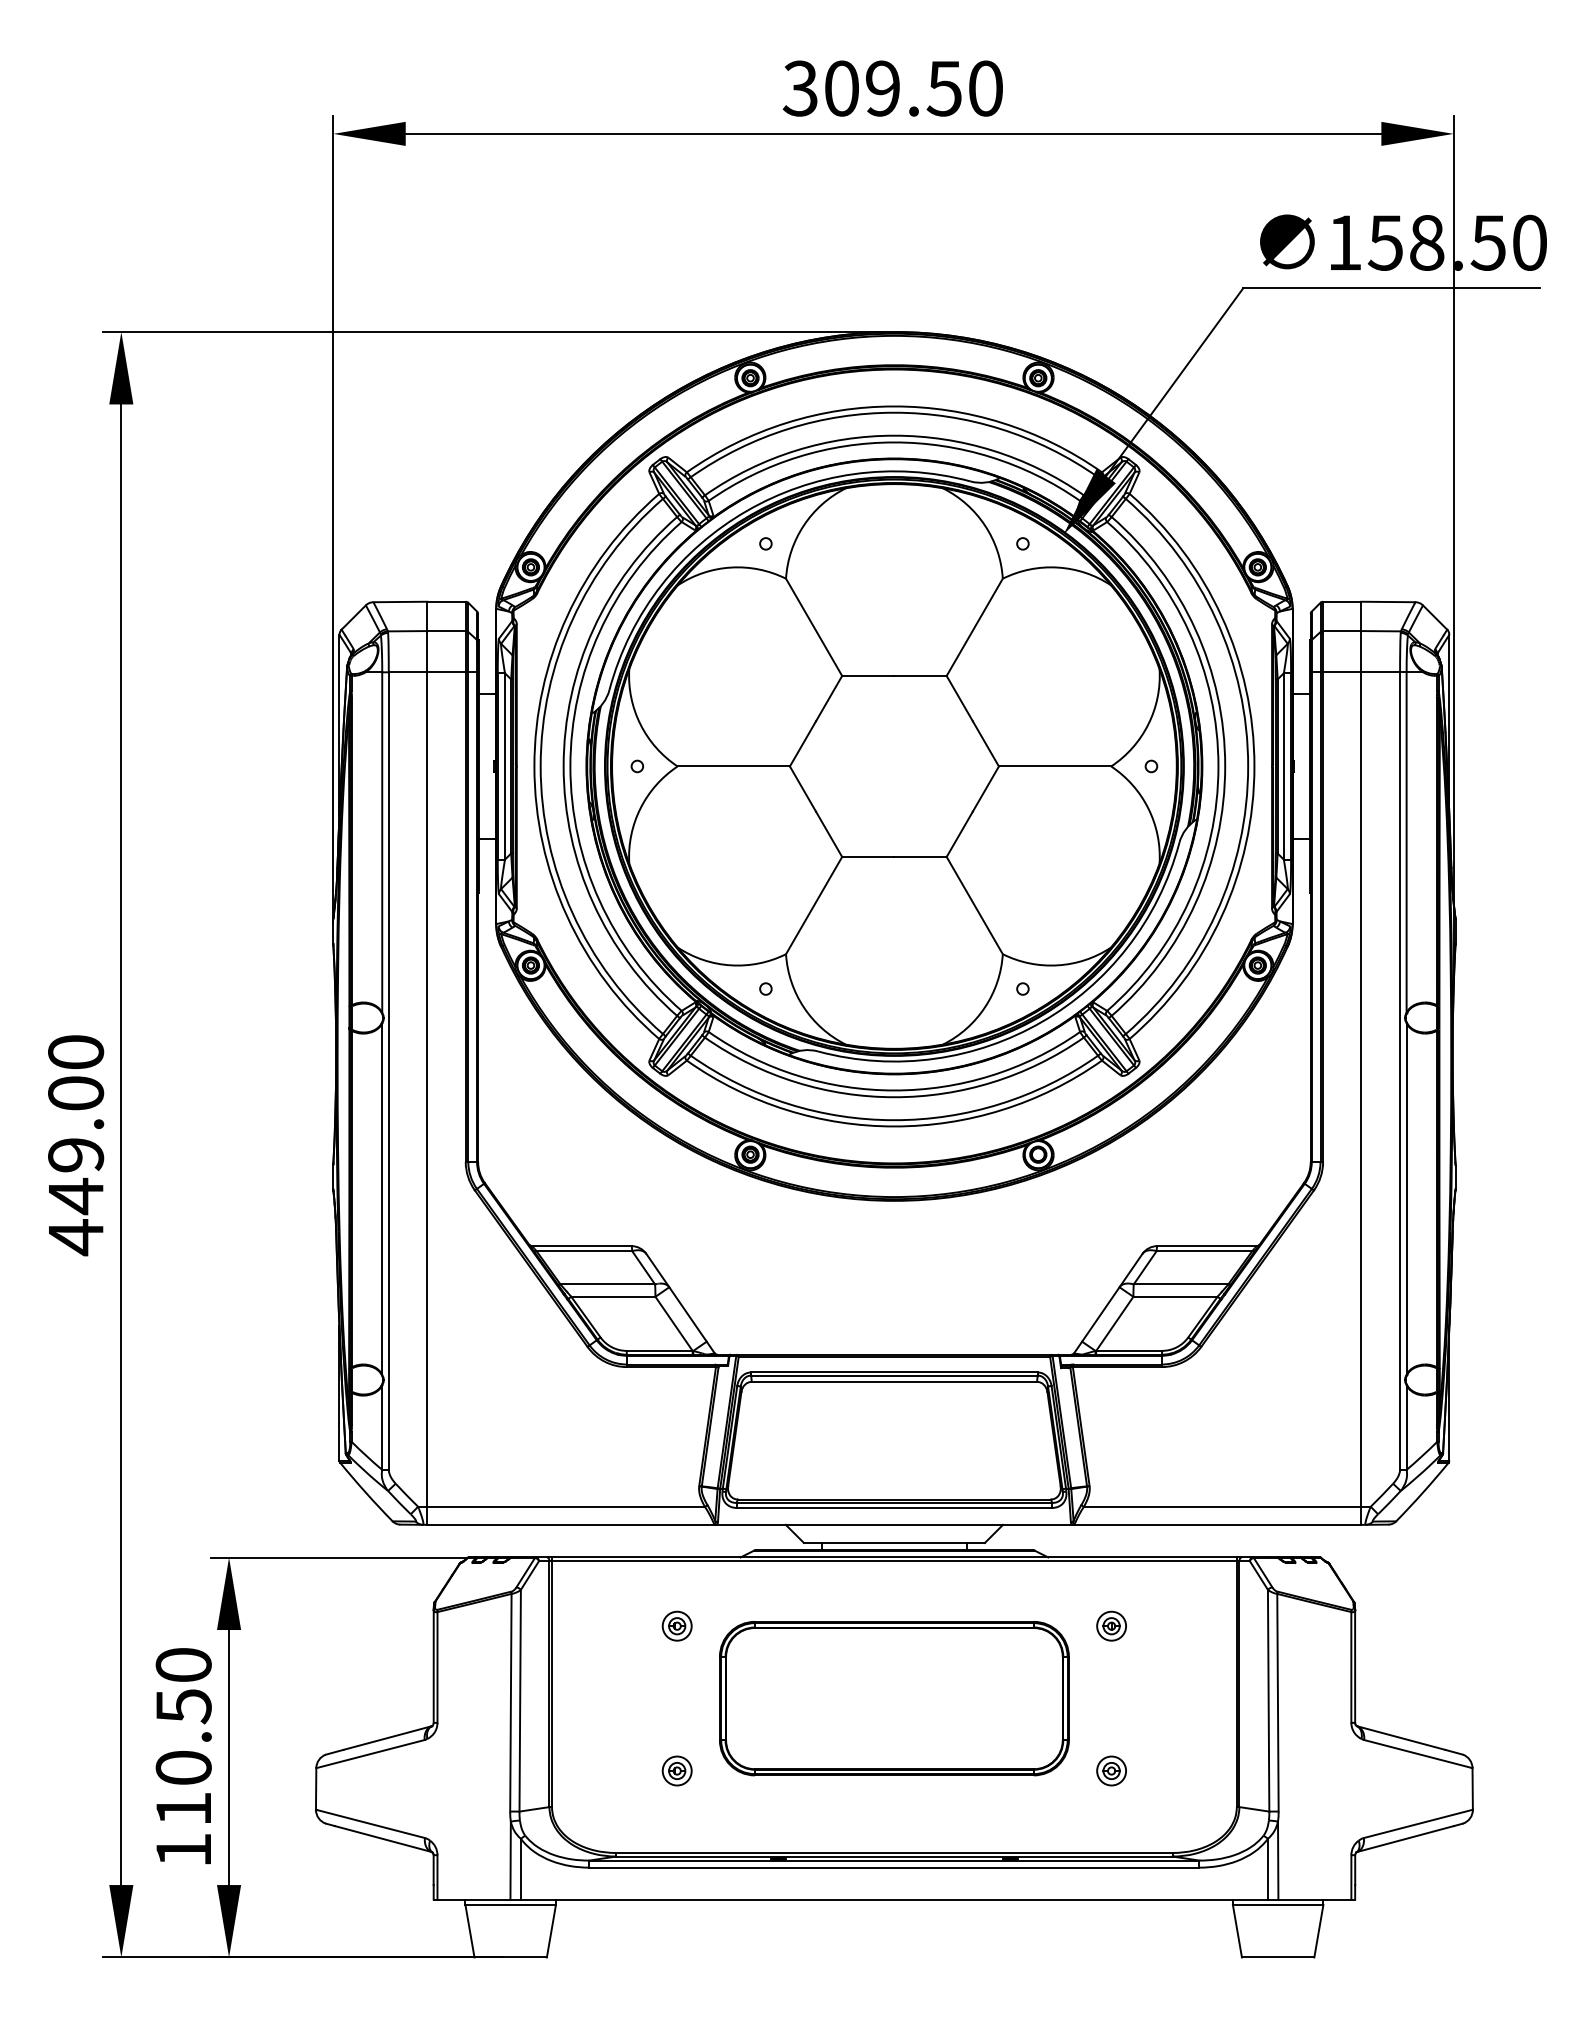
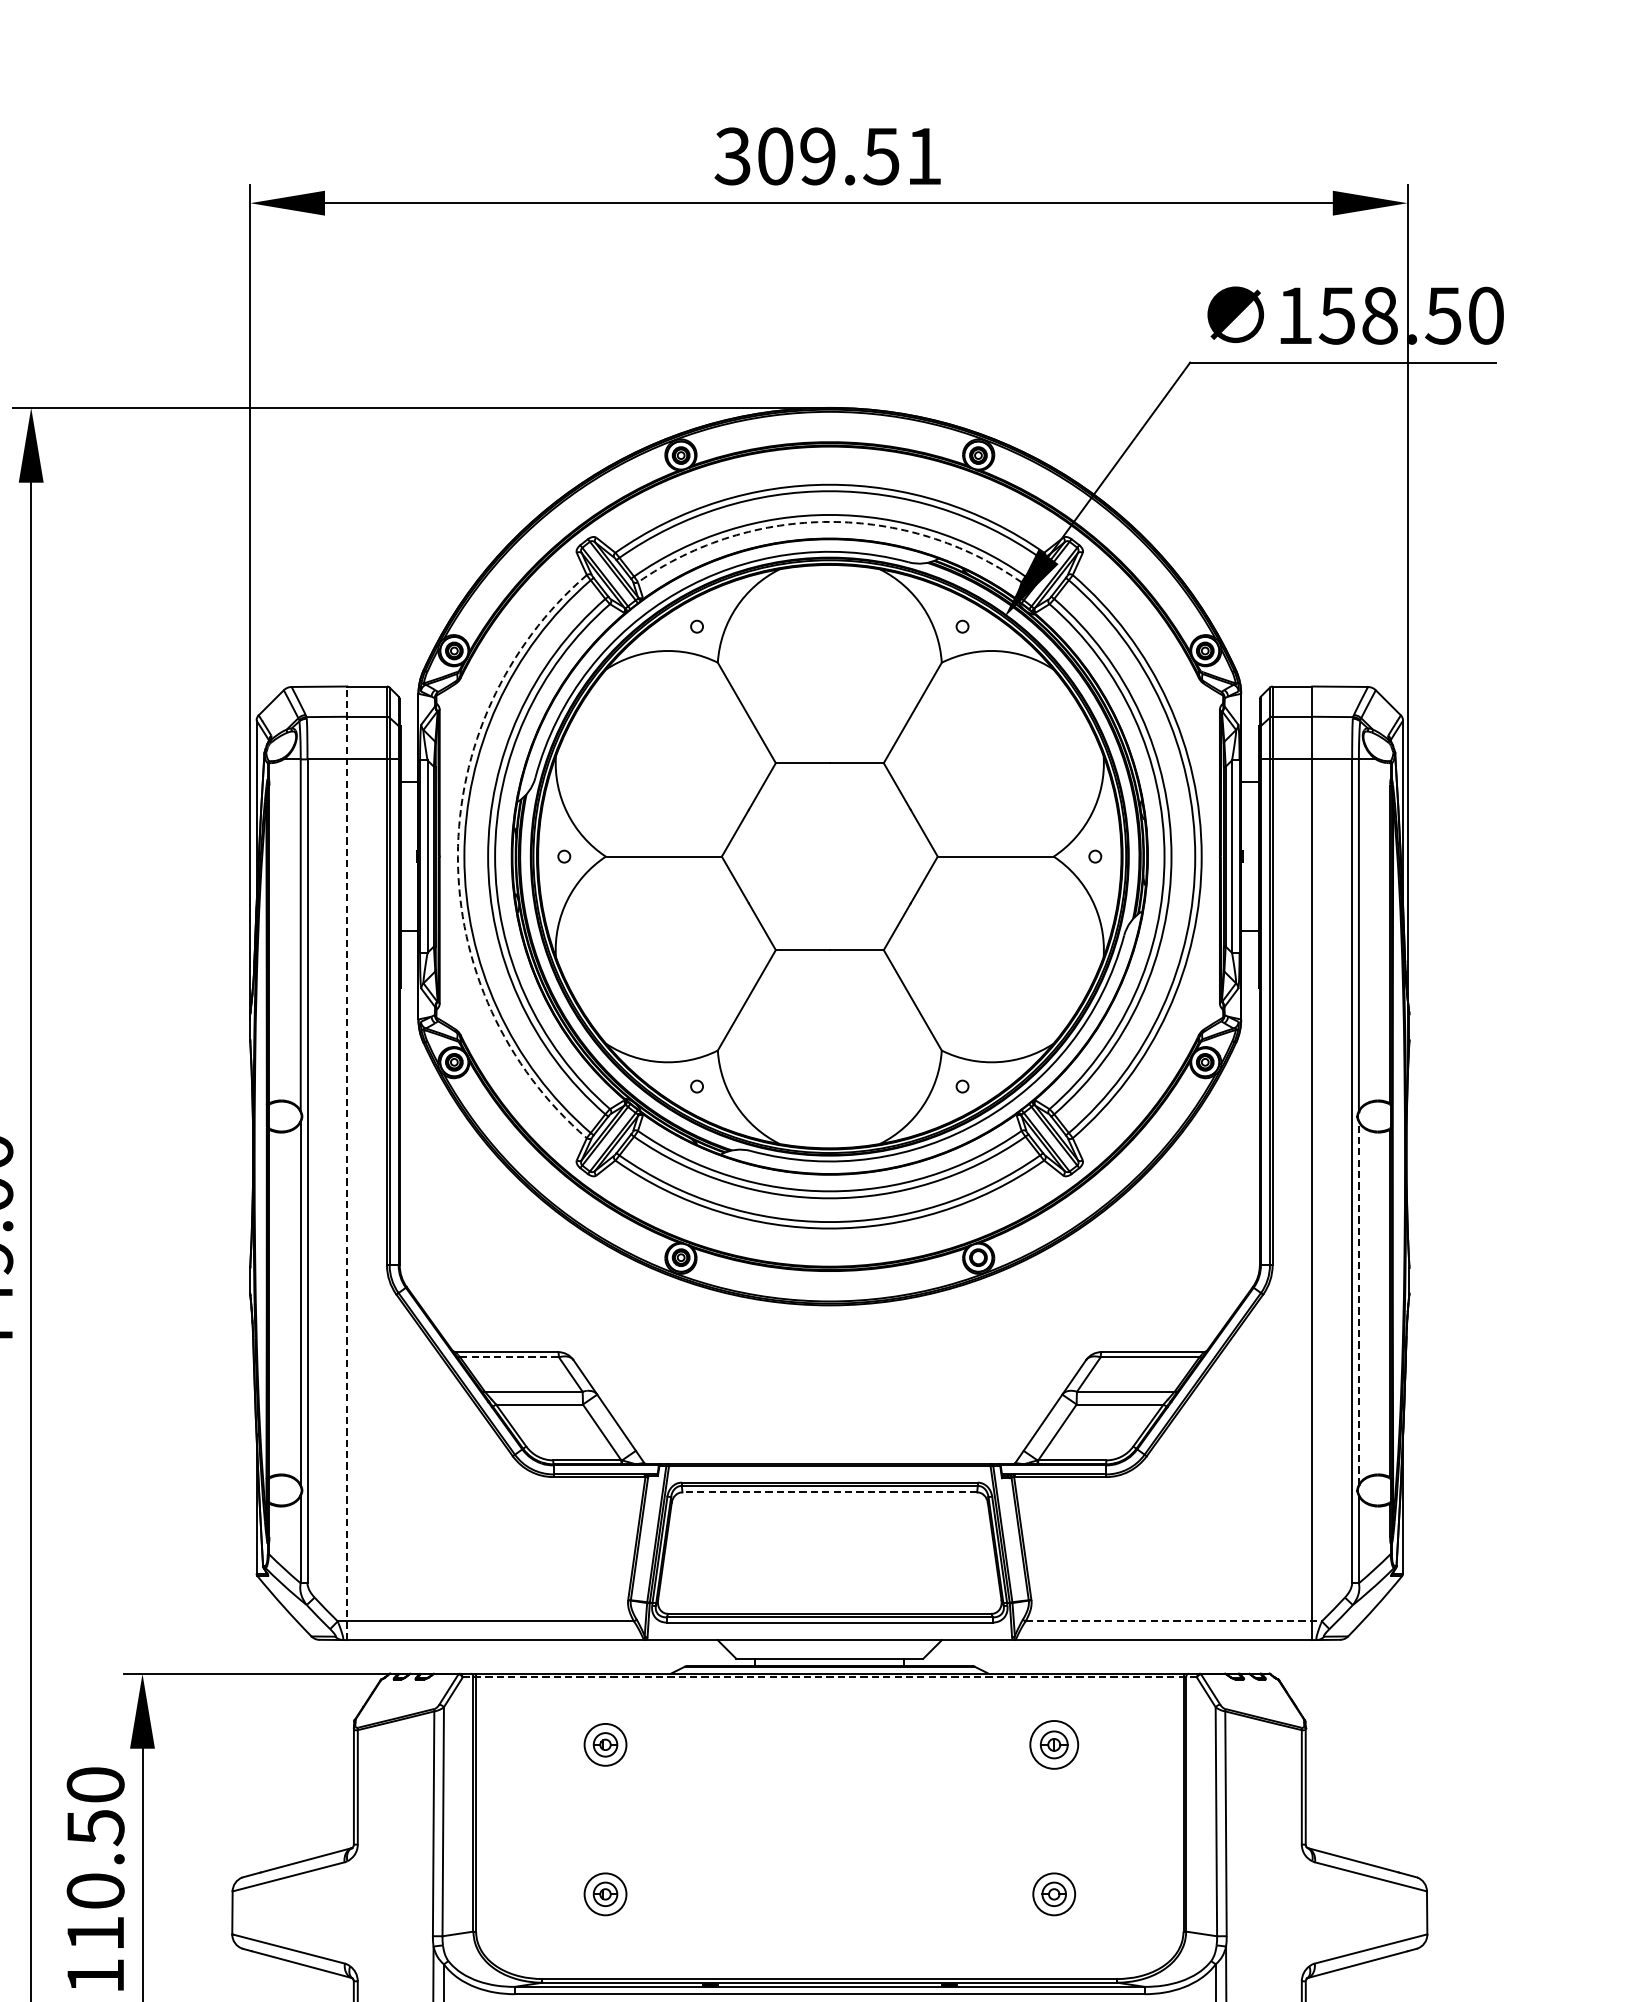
text: (985, 88) -> (923, 156), 309.50 -> 309.51
arc: (894, 442) -> (829, 521), solid -> dashed
arc: (534, 766) -> (458, 856), solid -> dashed
line: (427, 1063) -> (347, 1163), solid -> dashed
line: (1406, 1199) -> (1358, 1303), solid -> dashed
line: (584, 1251) -> (509, 1357), solid -> dashed
line: (894, 1381) -> (829, 1491), solid -> dashed
line: (1227, 1506) -> (1173, 1621), solid -> dashed
line: (894, 1561) -> (829, 1677), solid -> dashed
part: (676, 1625) -> (604, 1744), size x1.4
part: (1111, 1625) -> (1054, 1744), size x1.6
part: (894, 1698) -> (829, 1819), removed
part: (676, 1770) -> (604, 1893), size x1.4
part: (1111, 1770) -> (1054, 1893), size x1.4

